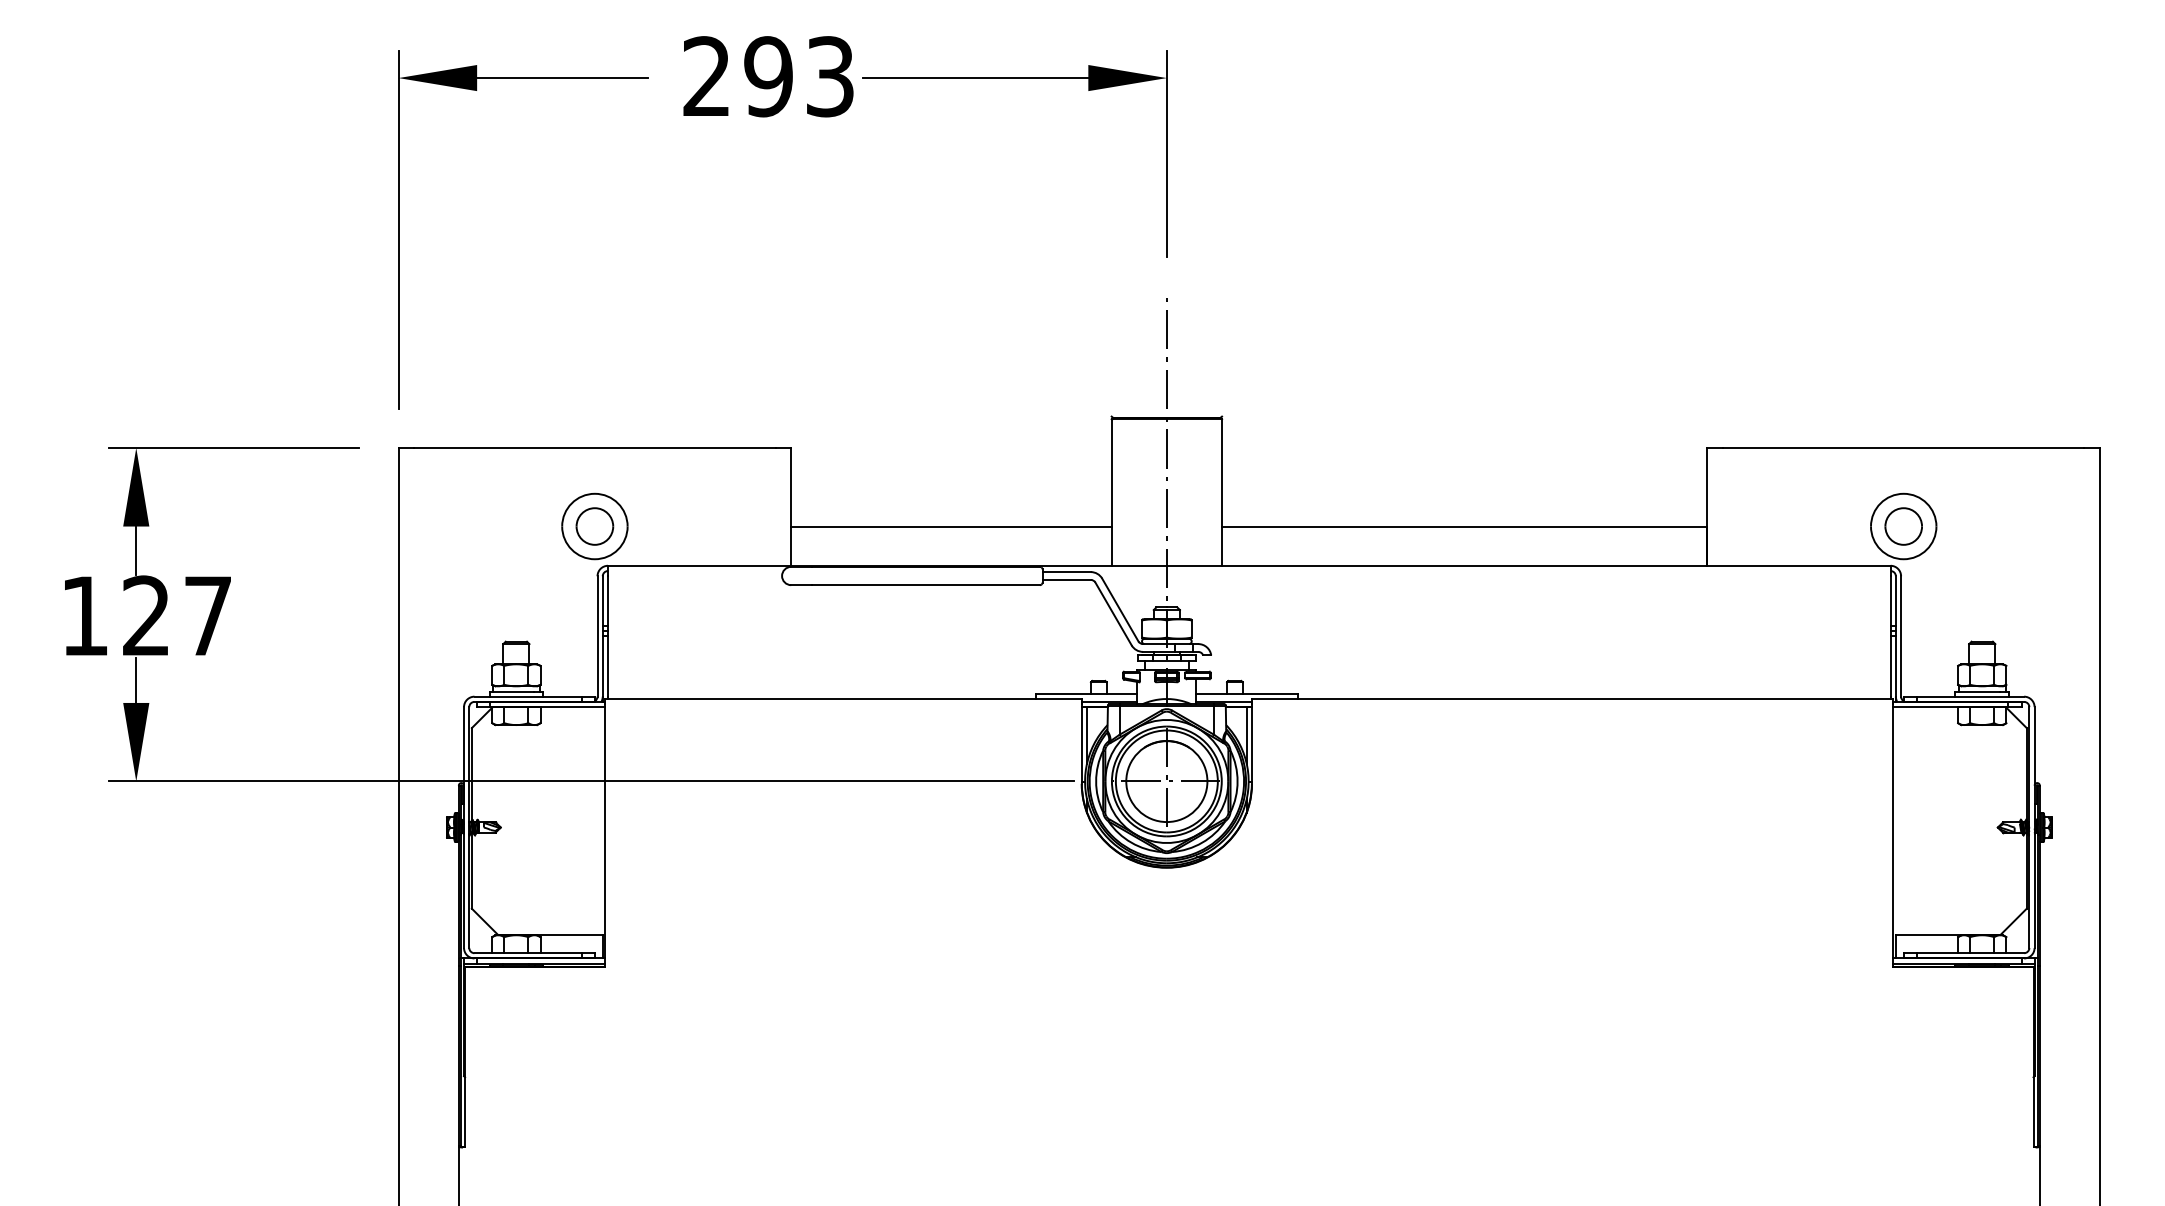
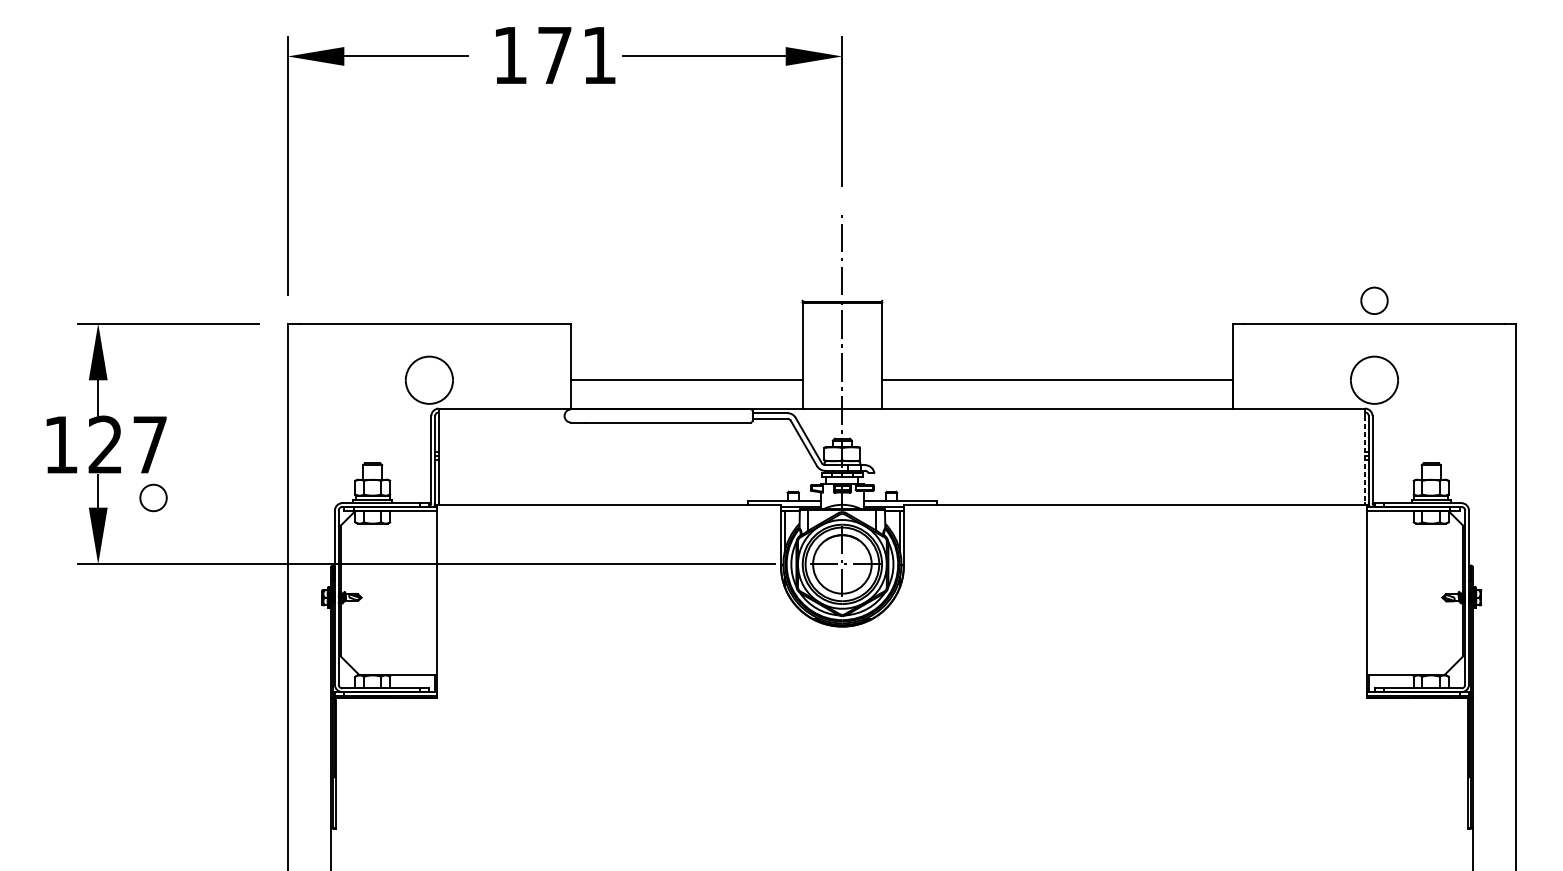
text: (768, 76) -> (554, 55), 293 -> 171
part: (594, 526) -> (153, 497), moved
part: (1903, 526) -> (1374, 300), moved
line: (1890, 636) -> (1364, 459), solid -> dashed

